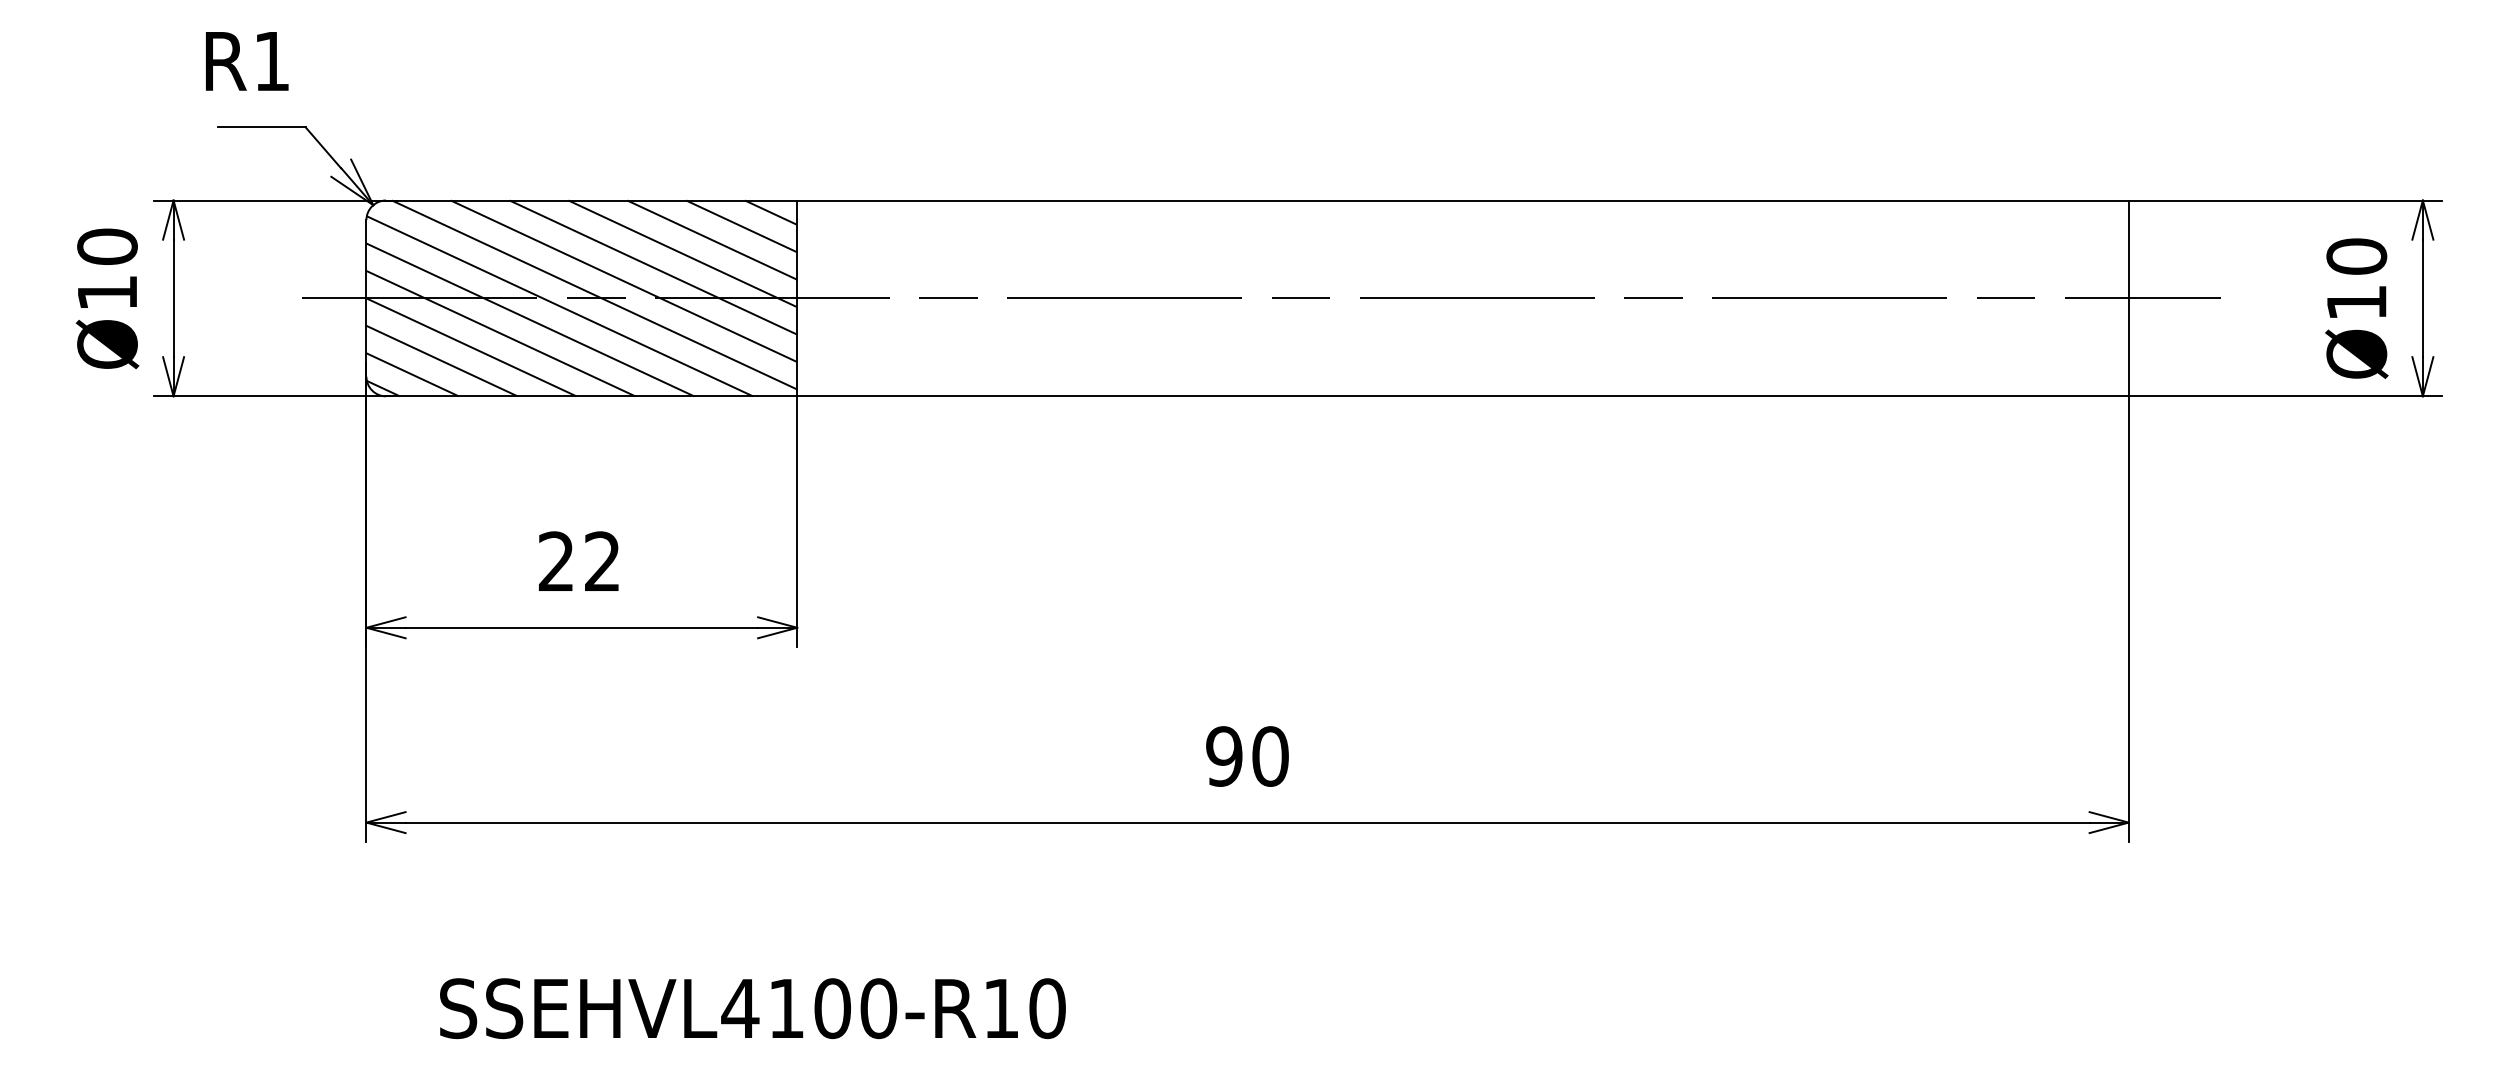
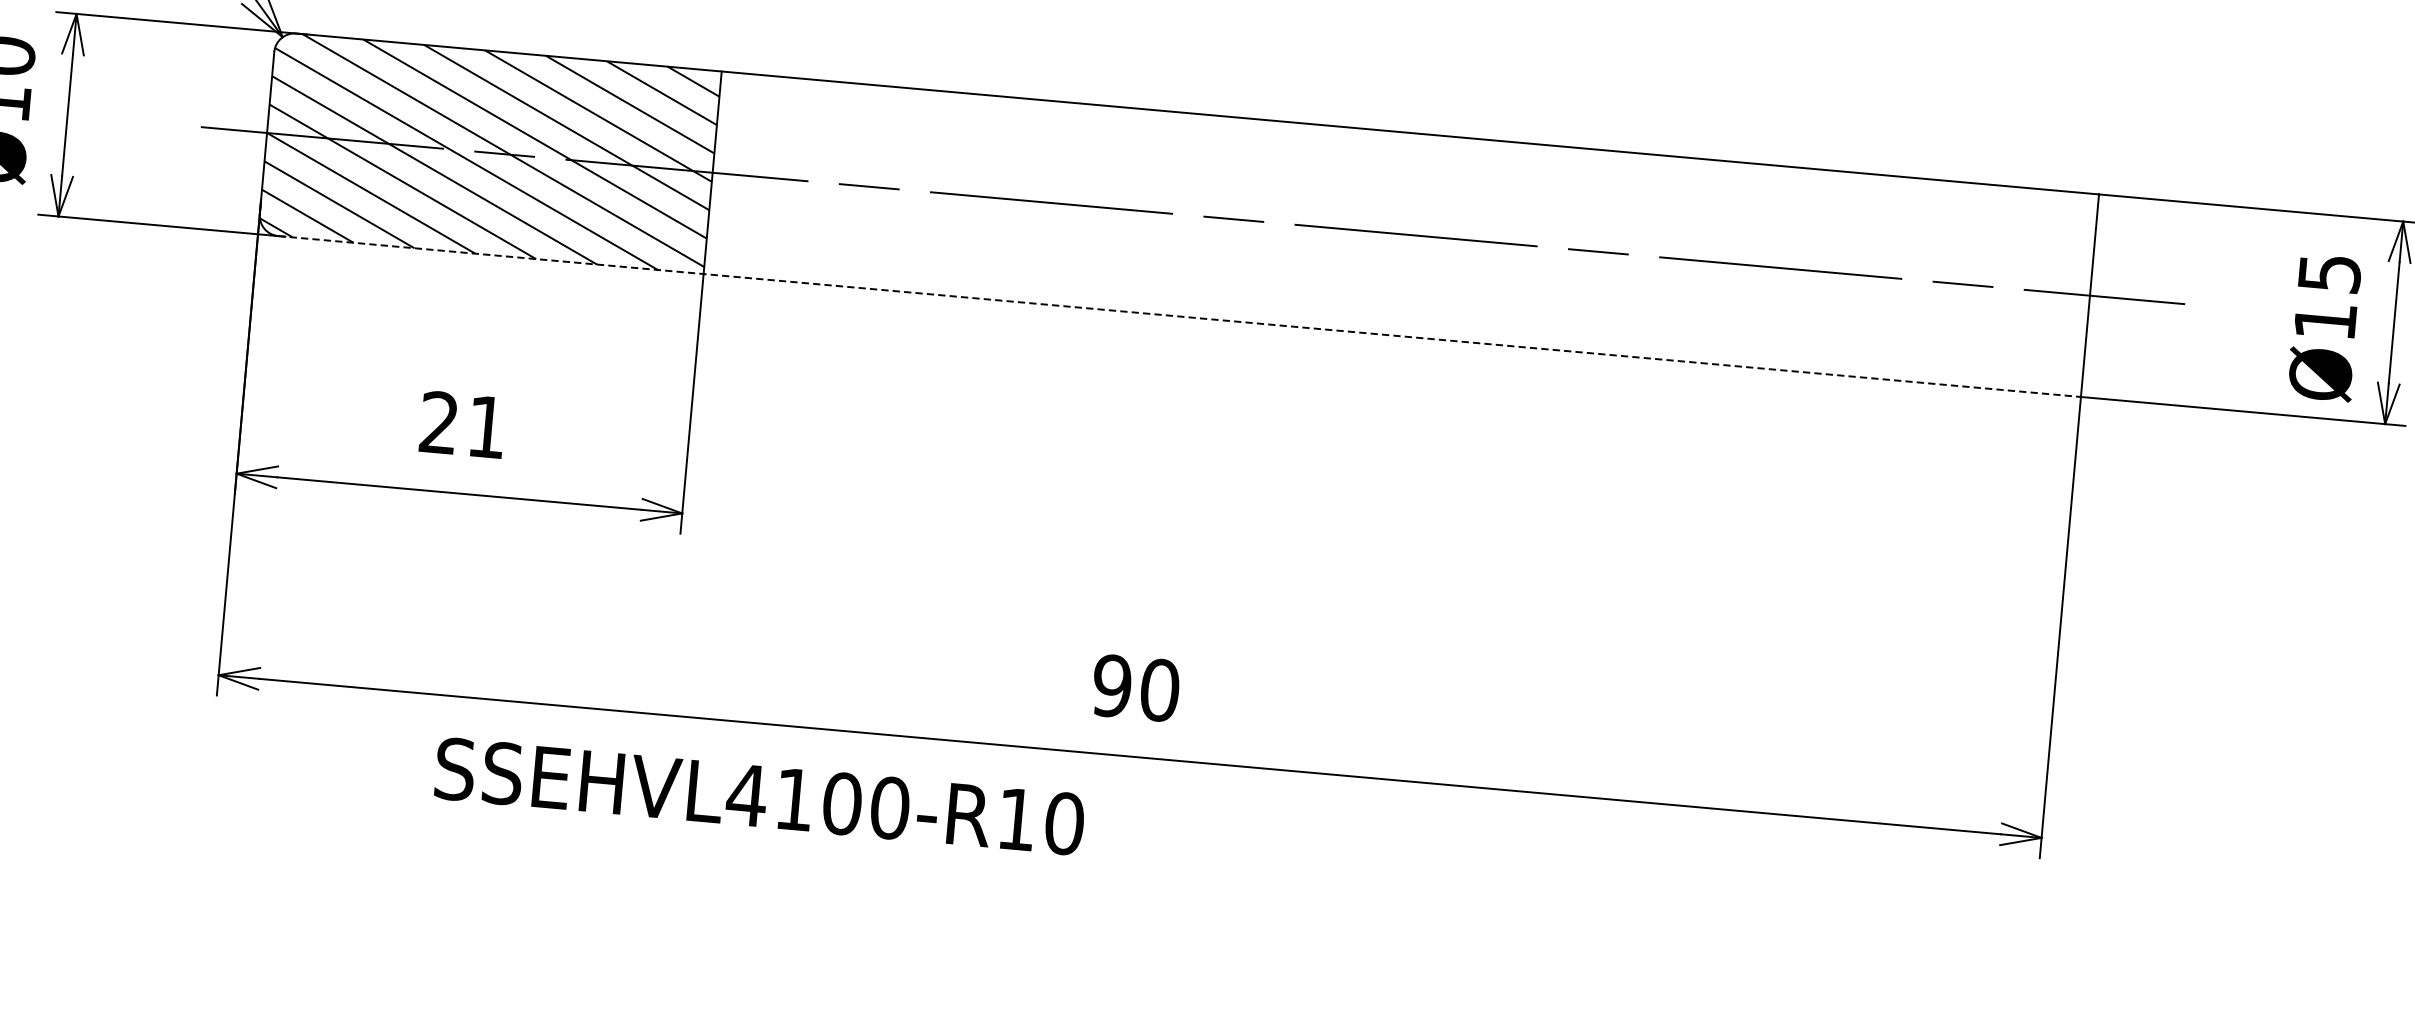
text: (2356, 256) -> (2329, 273), Ø10 -> Ø15
line: (1257, 396) -> (1179, 316), solid -> dashed
text: (602, 560) -> (487, 425), 22 -> 21
text: (752, 1008) -> (759, 796), moved

